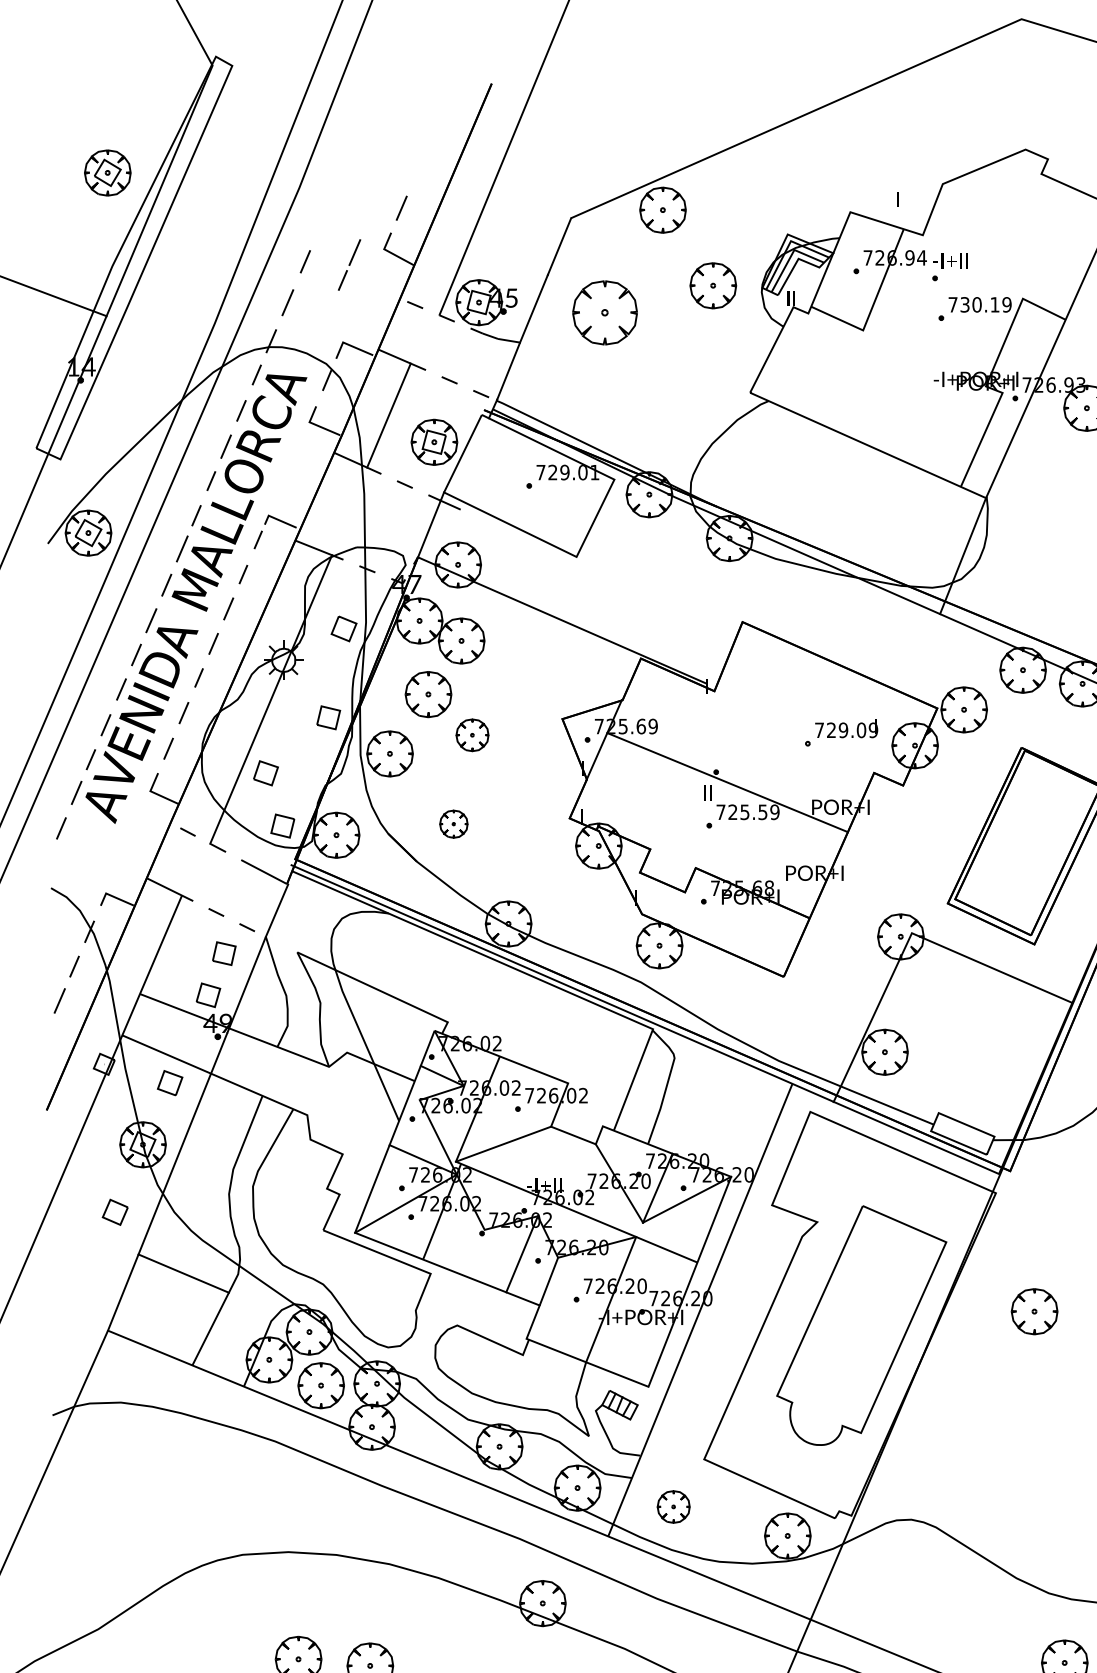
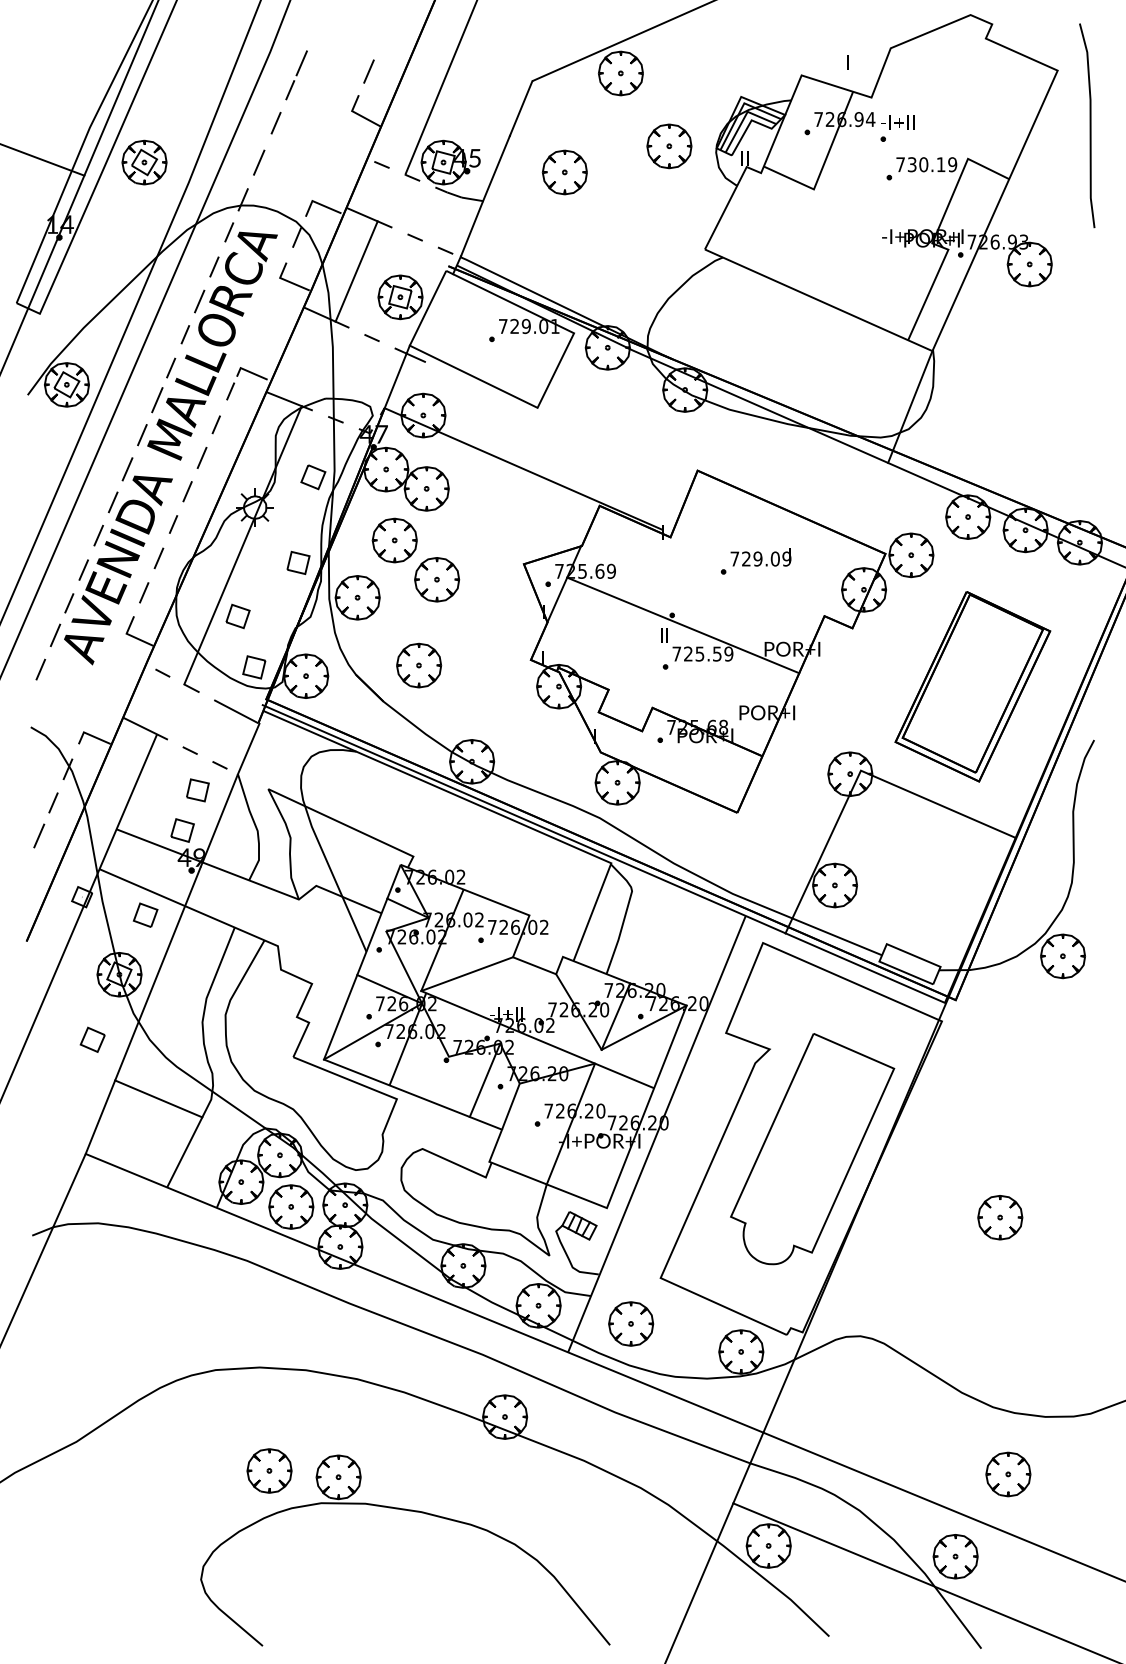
part: (107, 172) -> (144, 162), moved
line: (349, 265) -> (296, 75), moved
part: (604, 312) -> (564, 172), size x0.71
part: (841, 732) -> (756, 561), moved
part: (472, 734) -> (437, 579), size x1.43
part: (454, 824) -> (419, 665), size x1.67
part: (1034, 1311) -> (1000, 1217), moved
part: (673, 1506) -> (631, 1323), size x1.43

